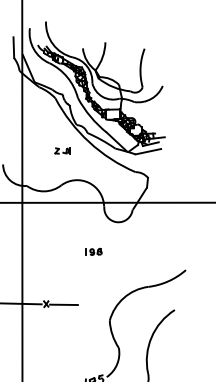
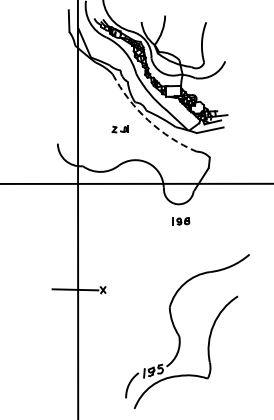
arc: (89, 142) -> (148, 120), solid -> dashed
part: (94, 252) -> (181, 221), moved
line: (63, 304) -> (121, 290), removed

